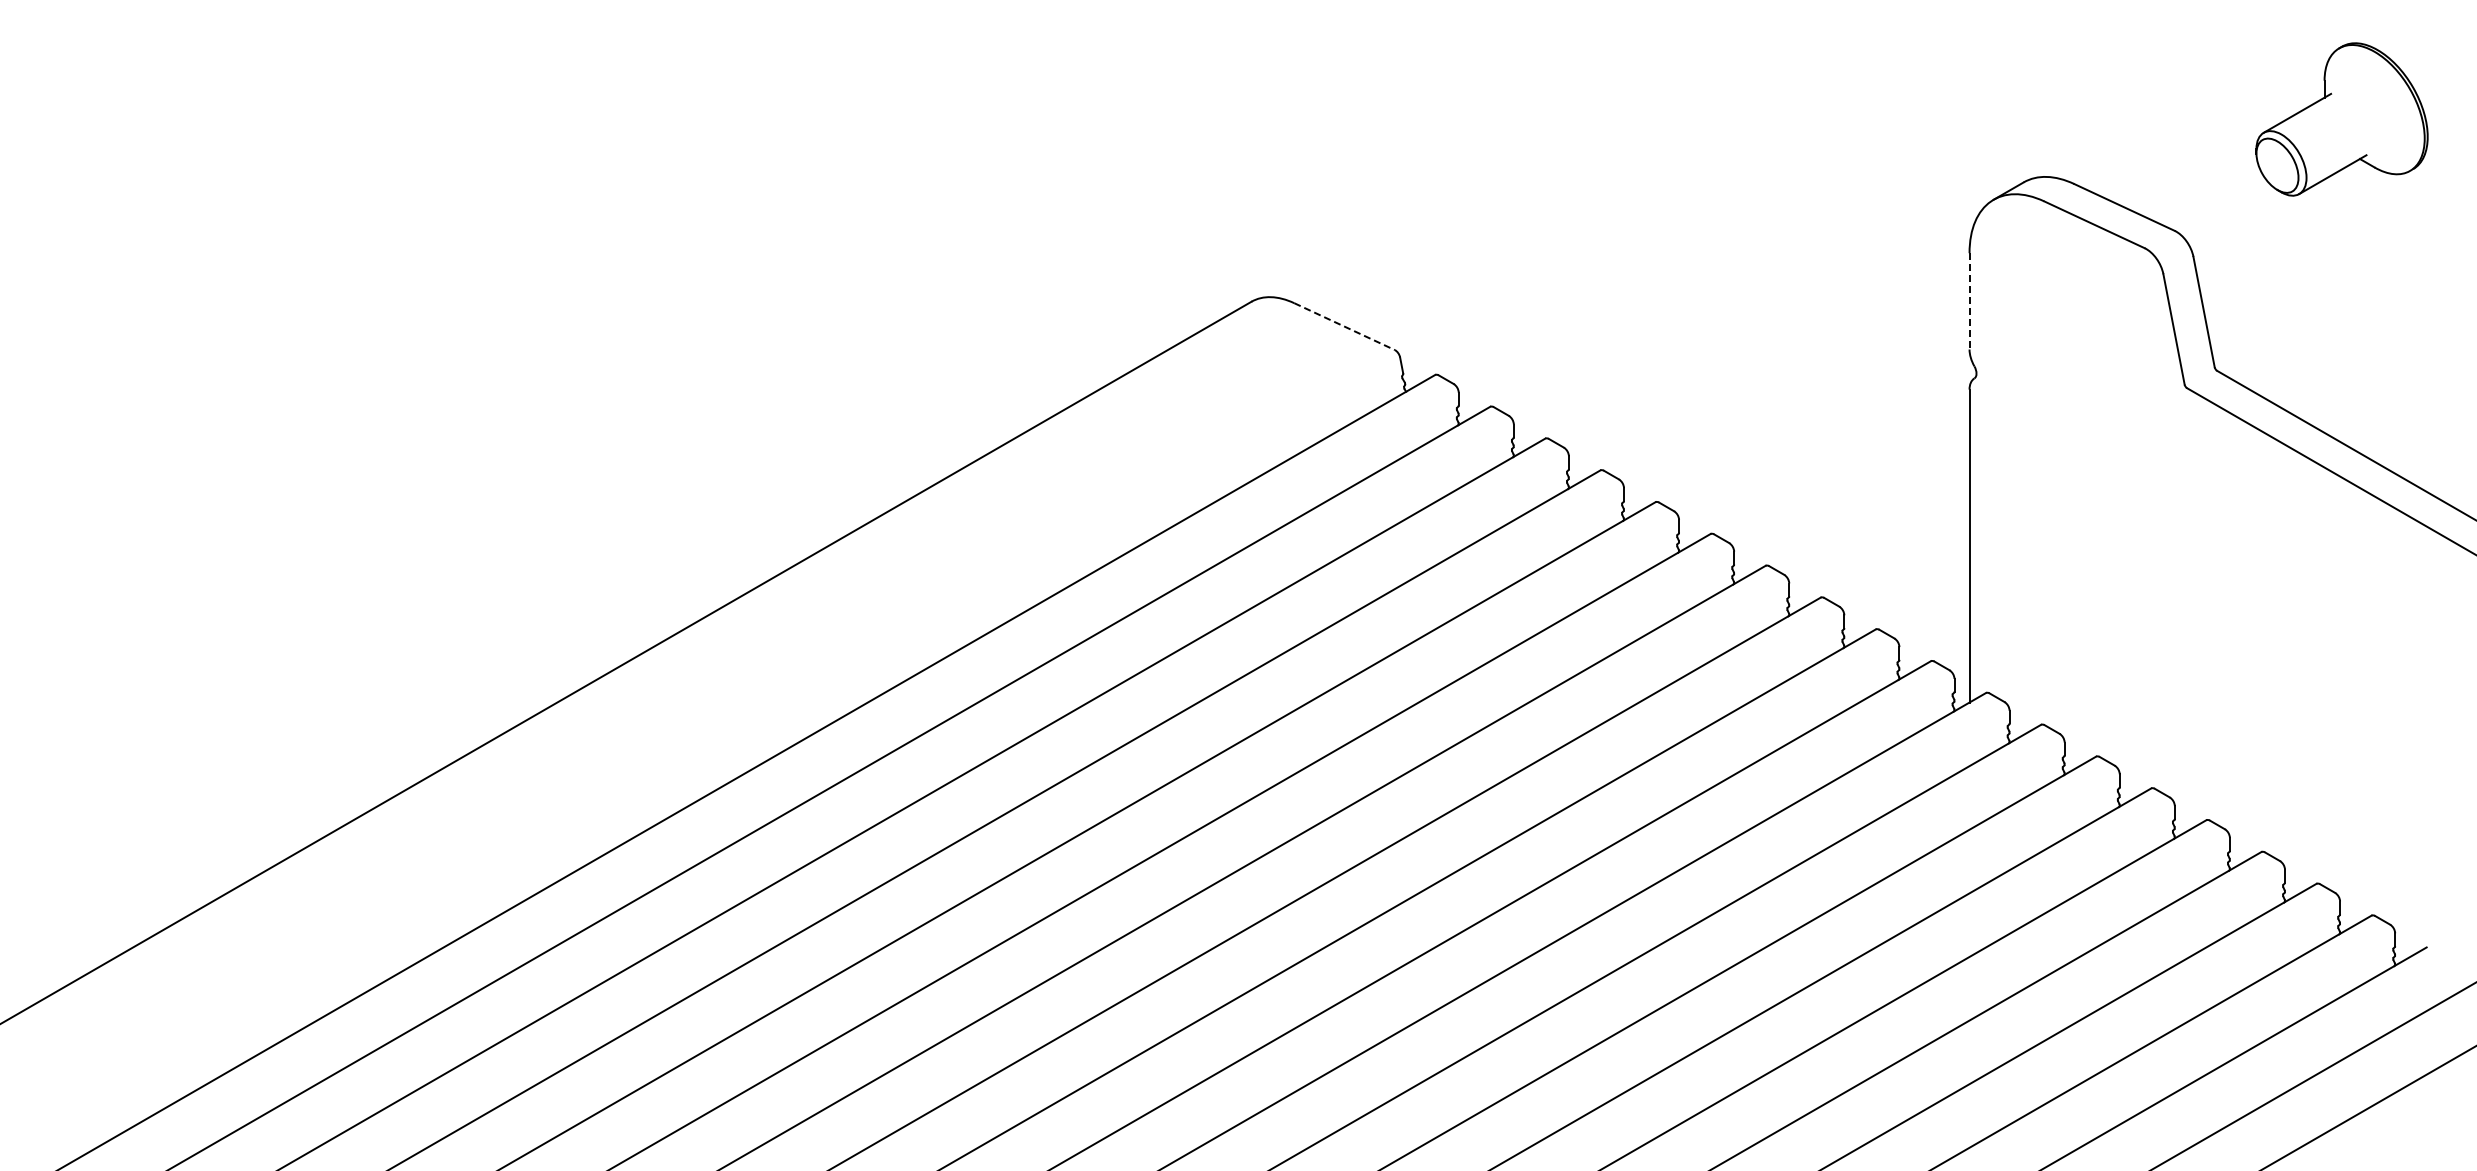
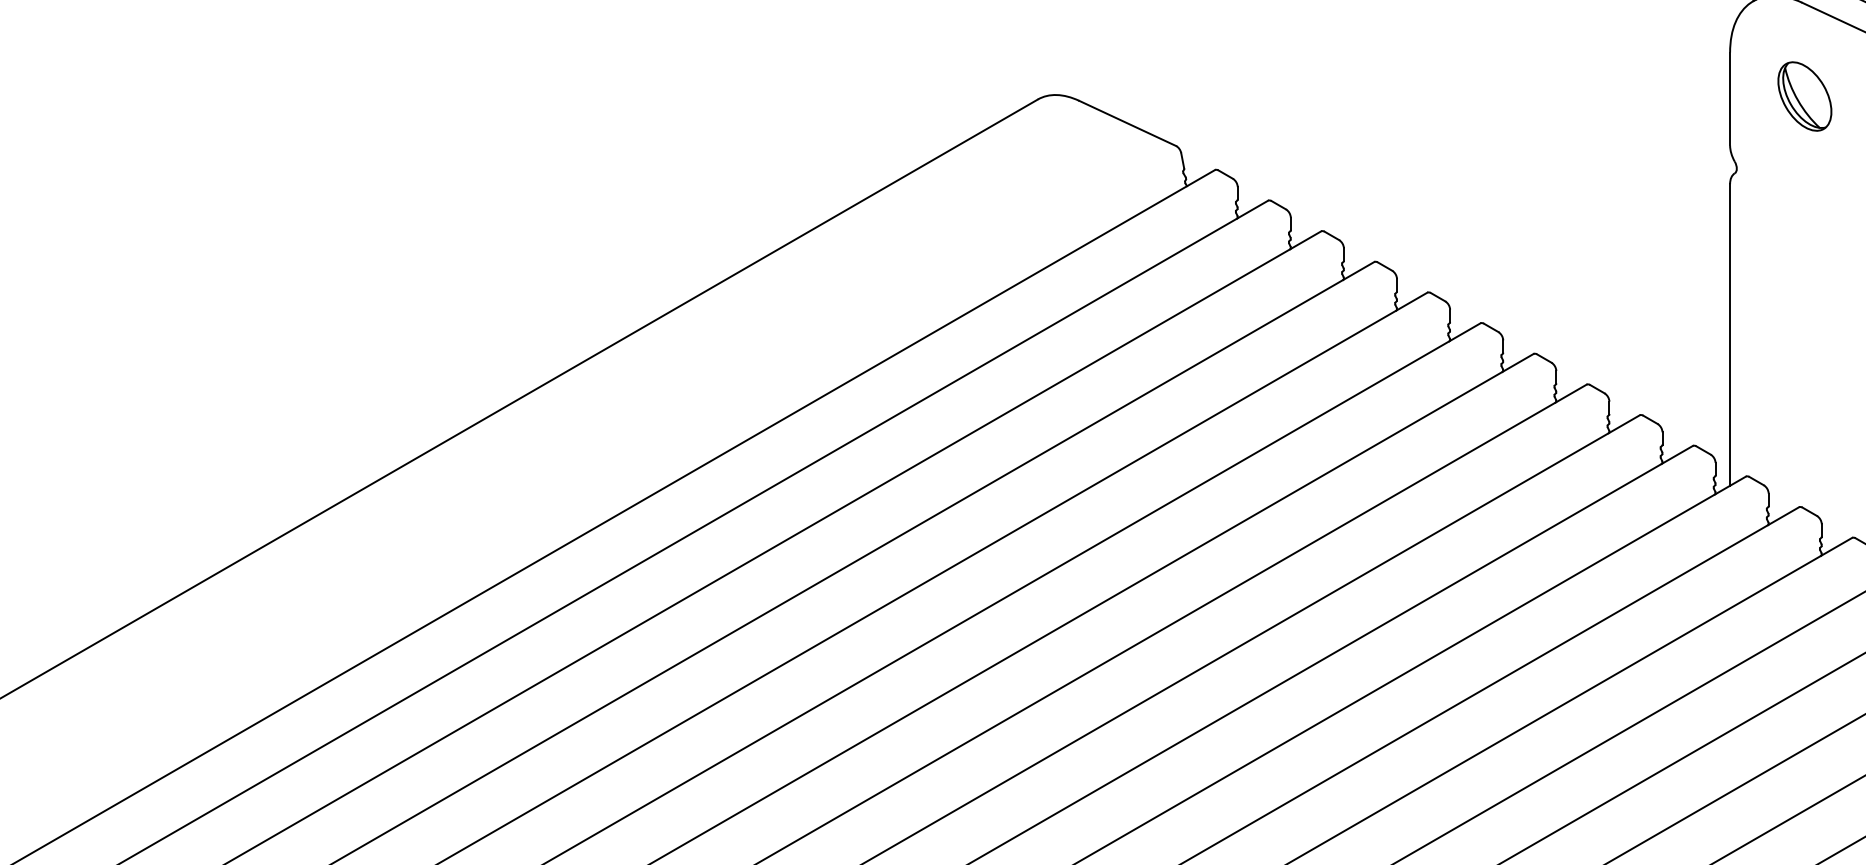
part: (2046, 298) -> (1804, 96), added
line: (1969, 301) -> (1730, 99), dashed -> solid
line: (1345, 326) -> (1128, 123), dashed -> solid

